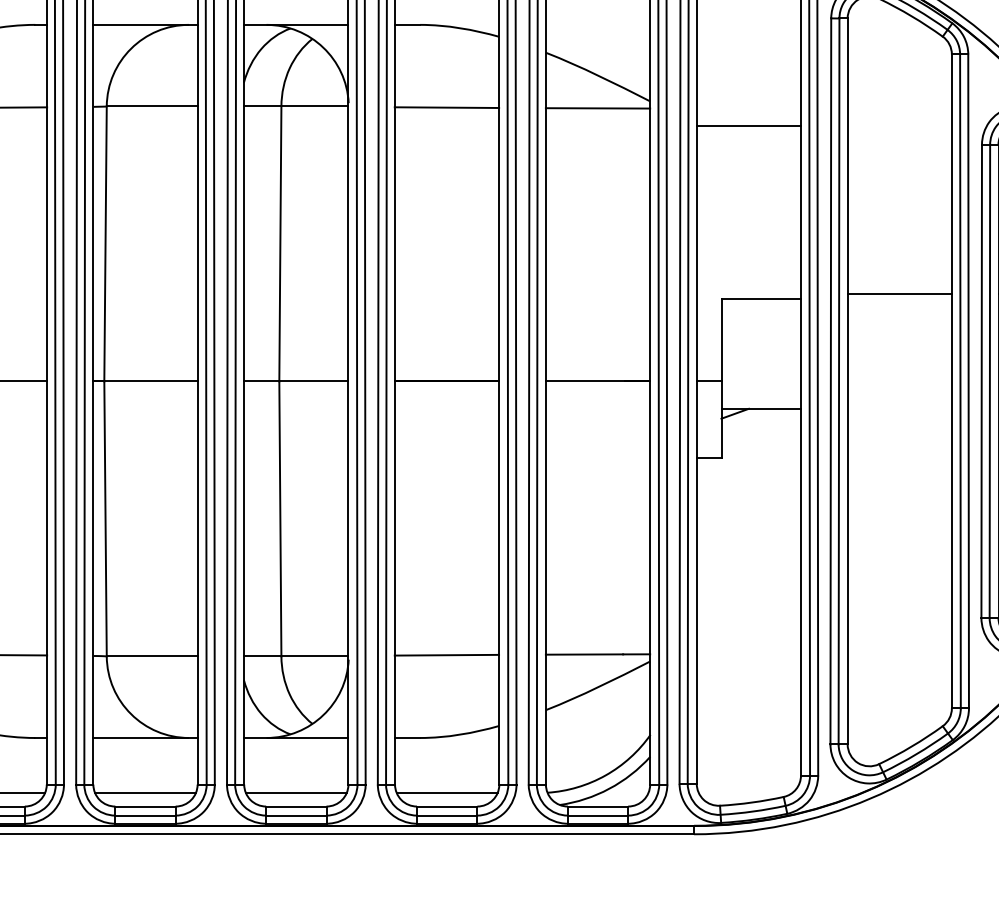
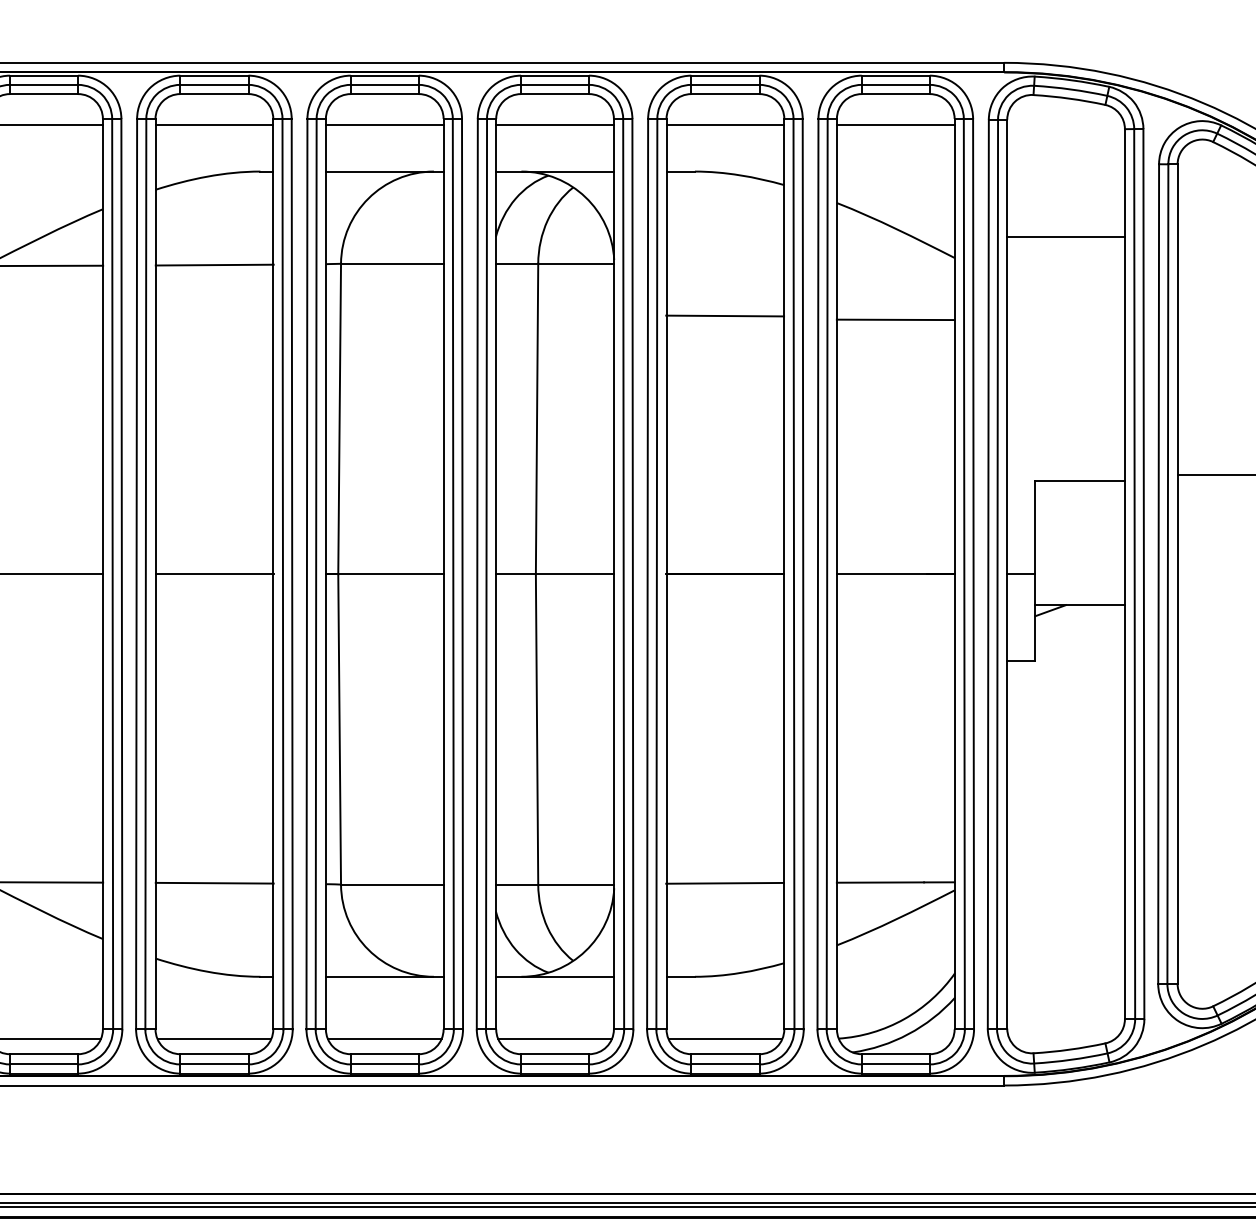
line: (447, 107) -> (725, 315), moved
line: (597, 108) -> (895, 319), moved
line: (748, 126) -> (1065, 237), moved

